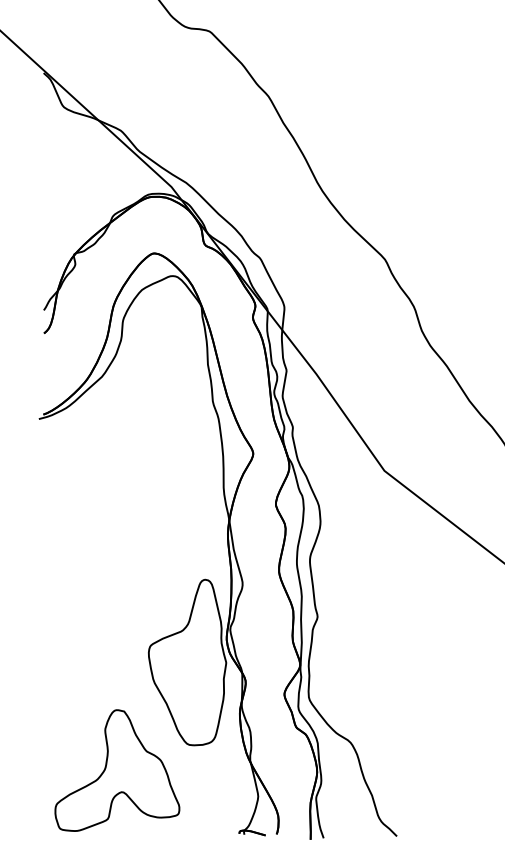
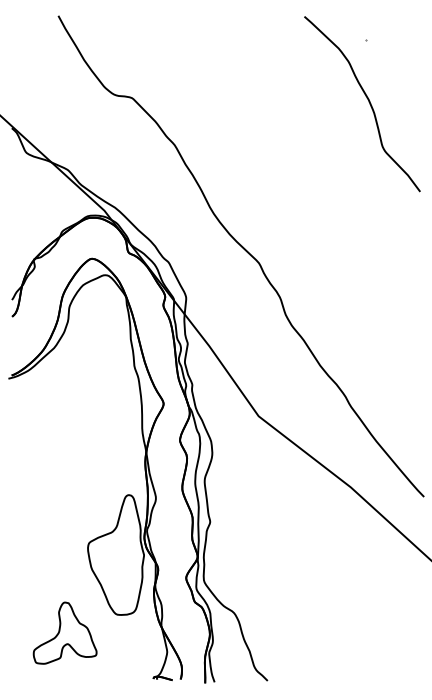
part: (116, 769) -> (64, 632), size x0.7

